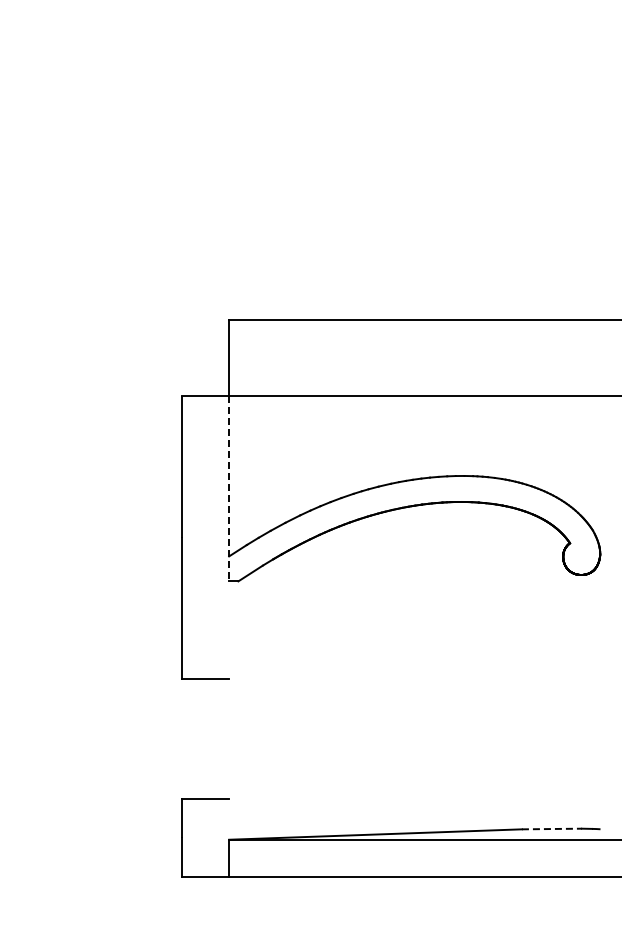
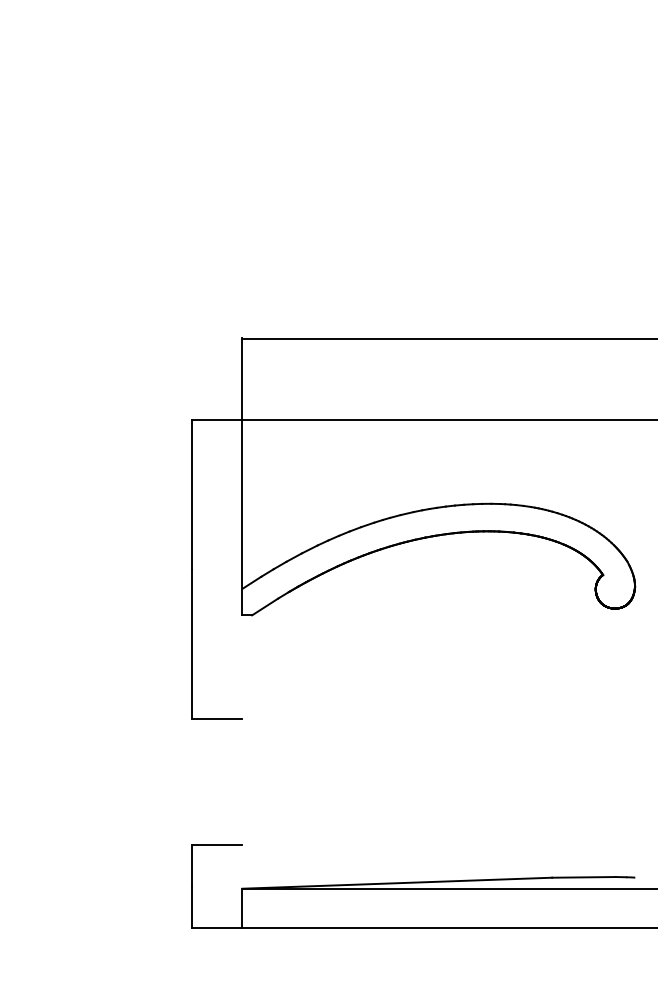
line: (229, 488) -> (242, 517), dashed -> solid
line: (552, 829) -> (584, 877), dashed -> solid

